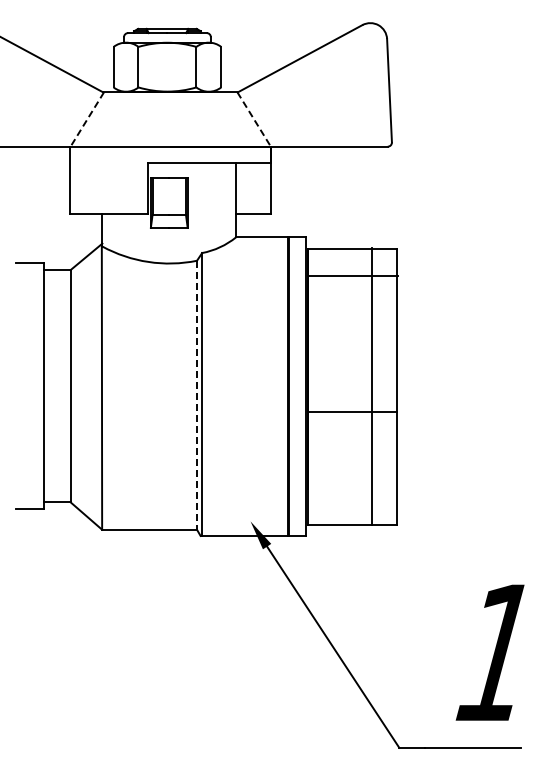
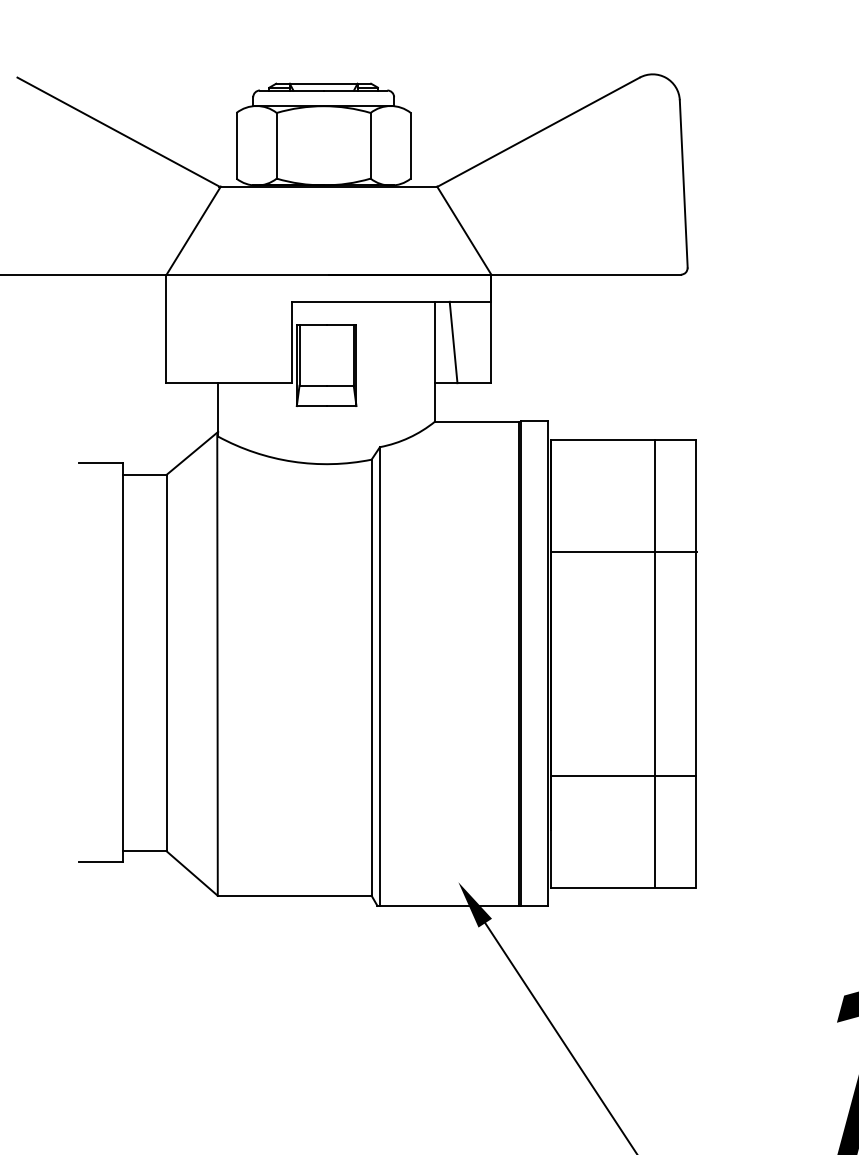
line: (87, 119) -> (194, 230), dashed -> solid
line: (254, 119) -> (464, 230), dashed -> solid
line: (247, 188) -> (453, 342), added
line: (352, 275) -> (623, 551), moved
line: (197, 395) -> (372, 678), dashed -> solid
line: (352, 411) -> (623, 775), moved

